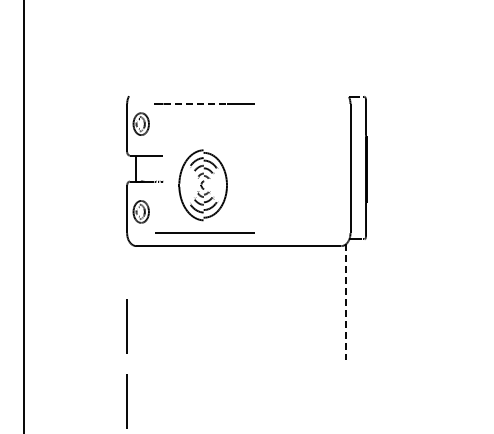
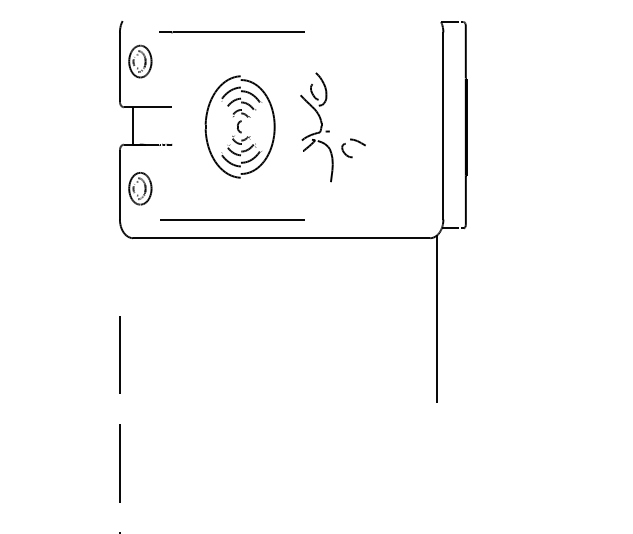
line: (195, 104) -> (218, 33), dashed -> solid
part: (274, 169) -> (333, 127), added
part: (202, 185) -> (239, 127), moved
line: (346, 301) -> (437, 318), dashed -> solid

